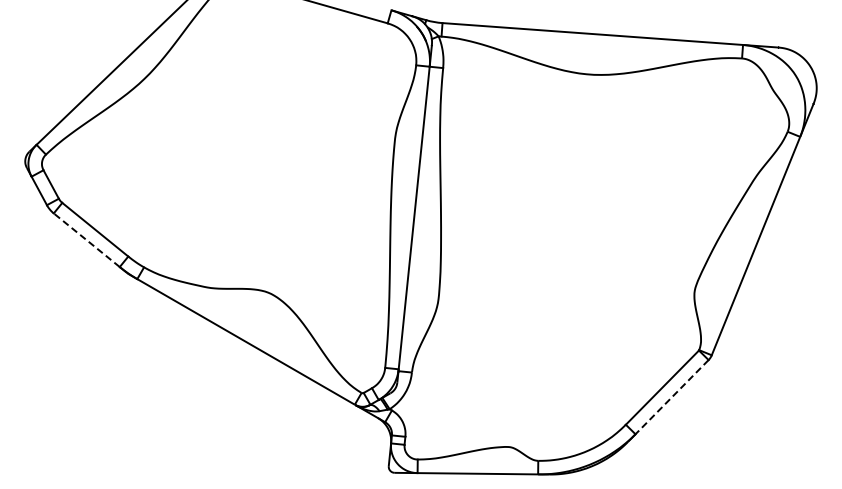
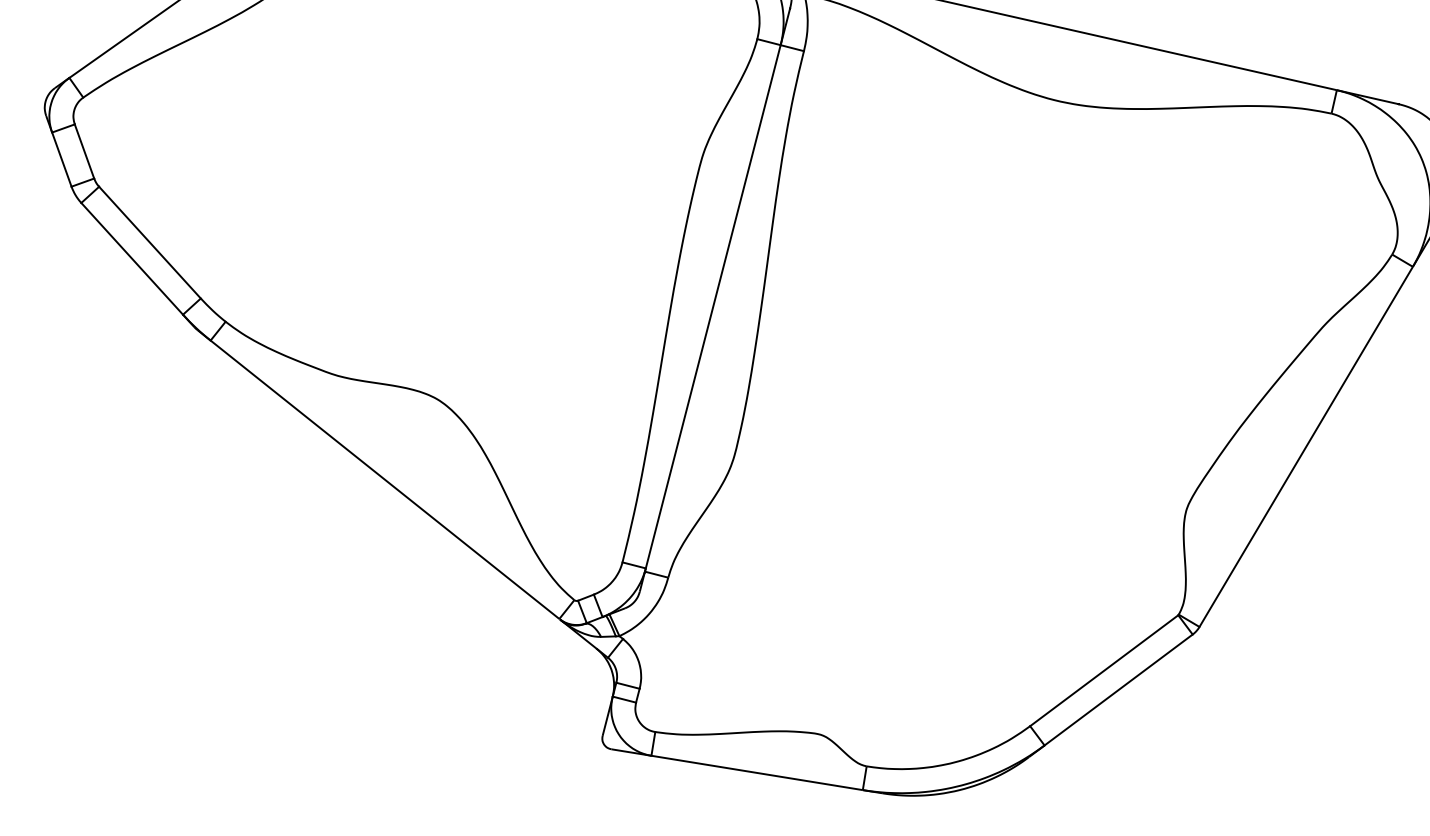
line: (86, 240) -> (131, 259), dashed -> solid
line: (671, 397) -> (1117, 690), dashed -> solid

